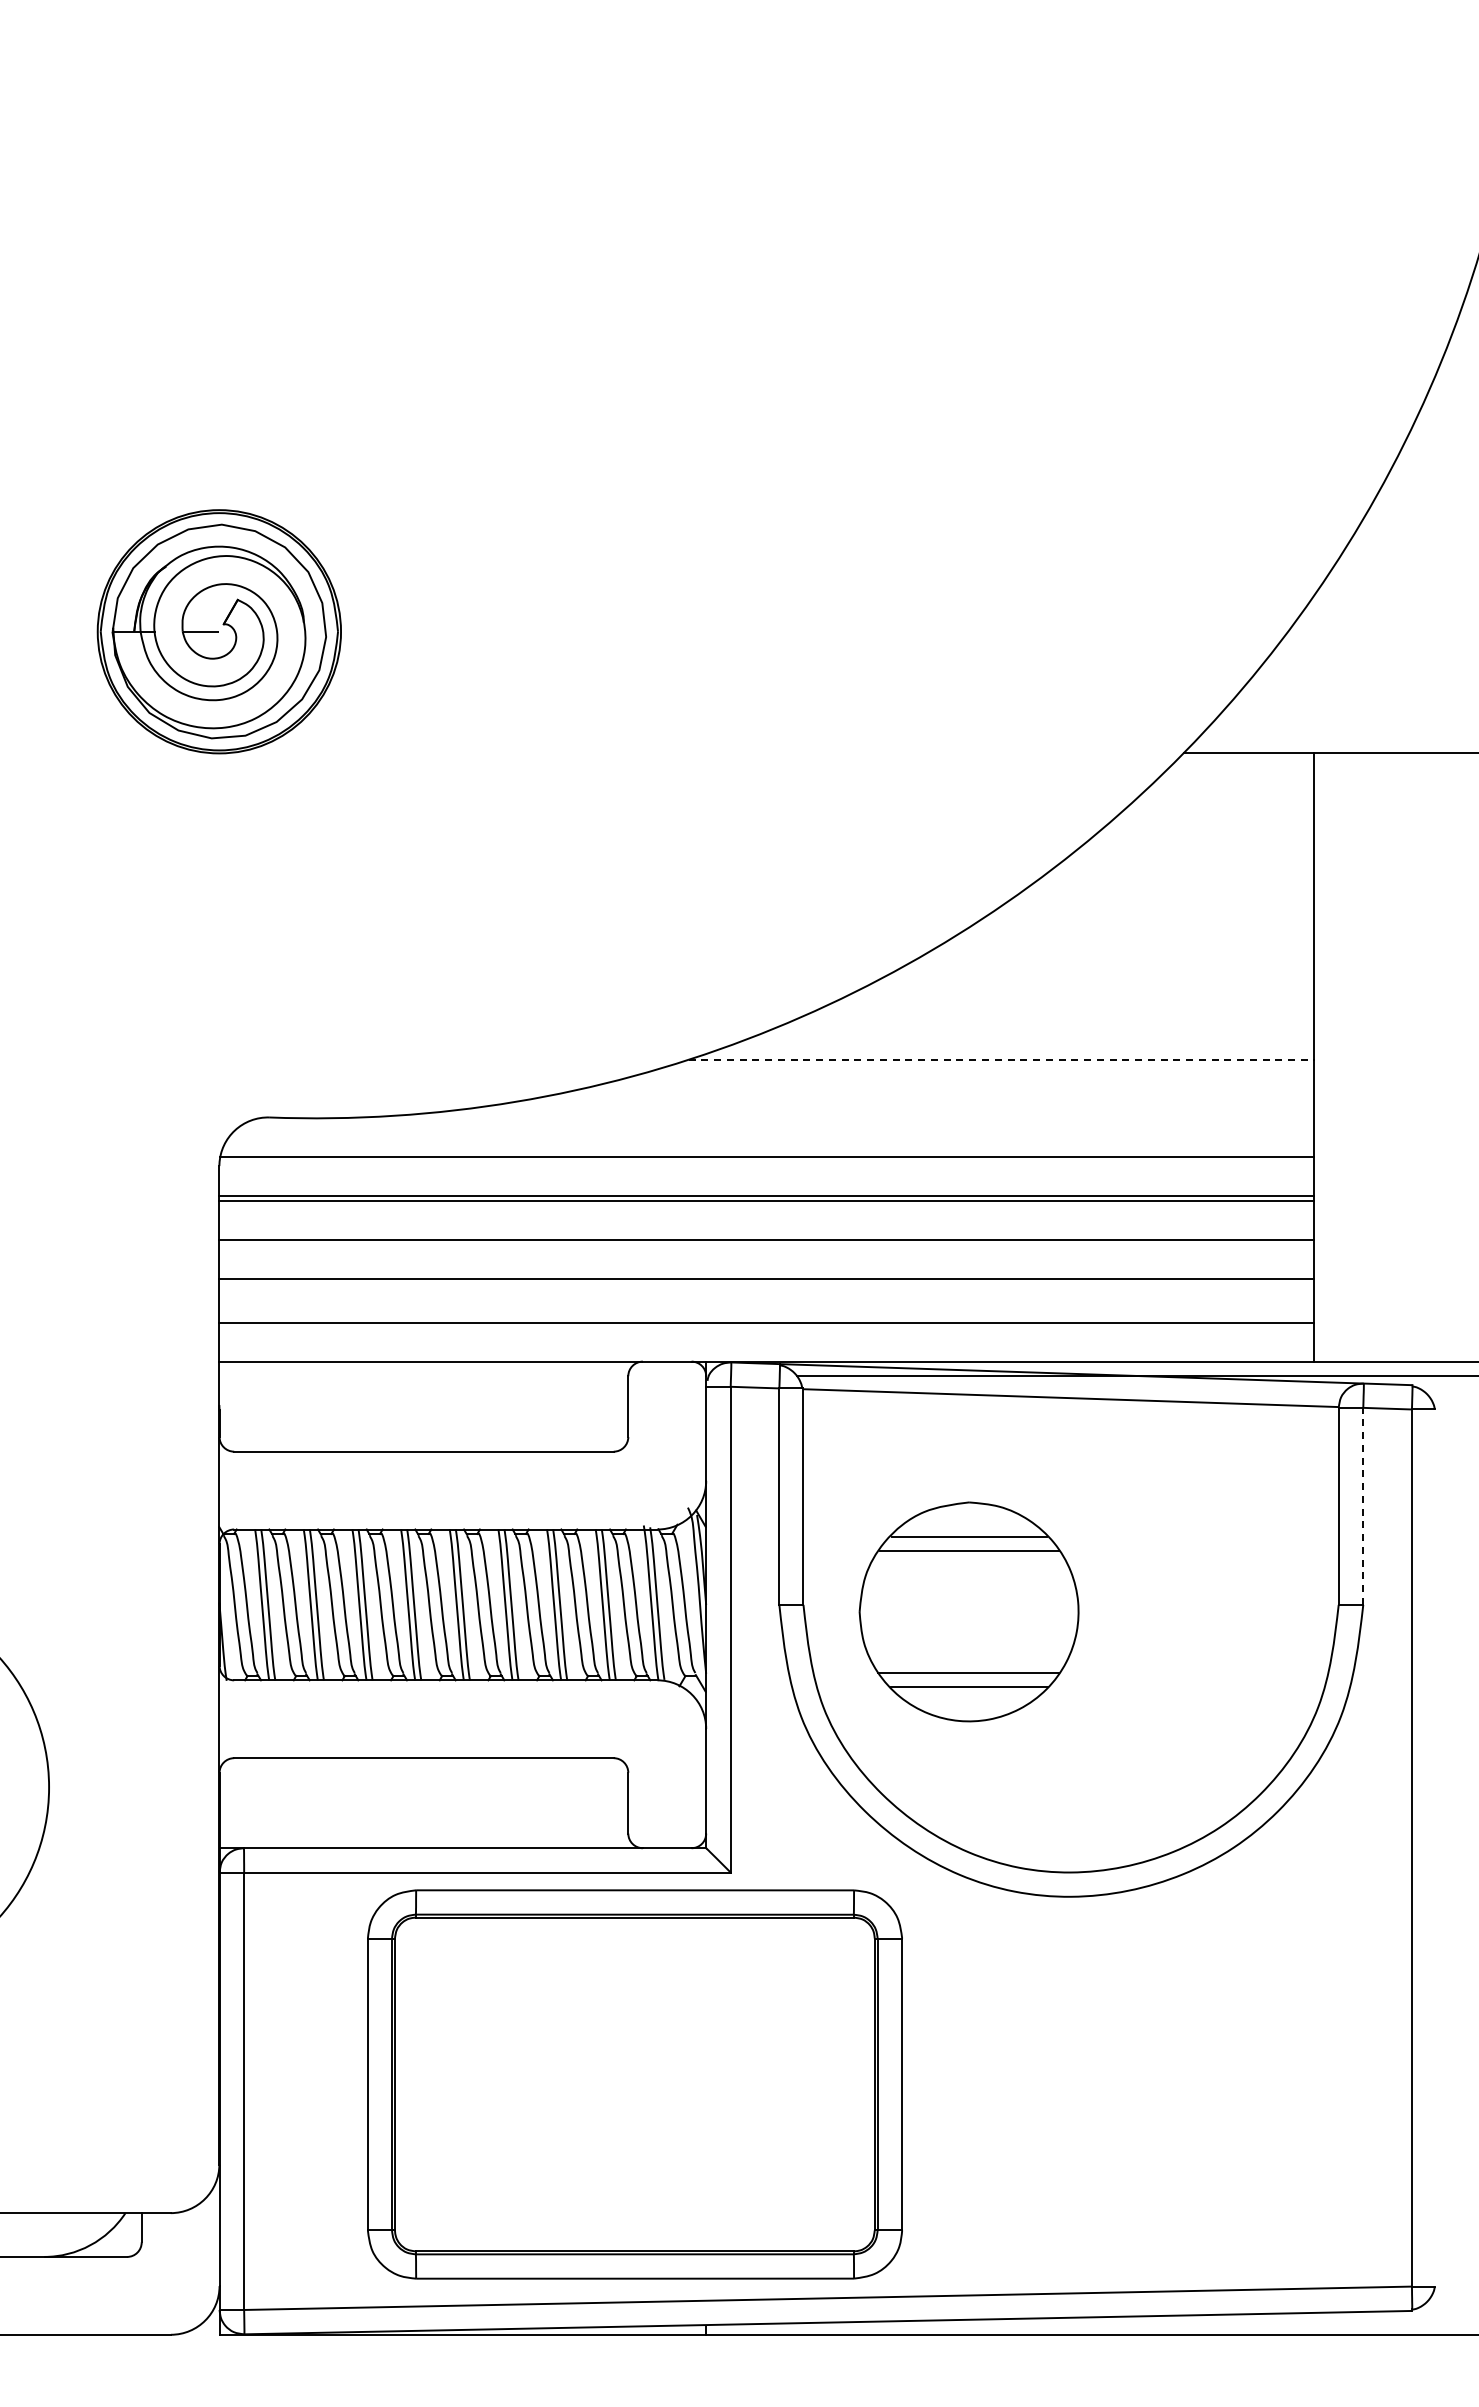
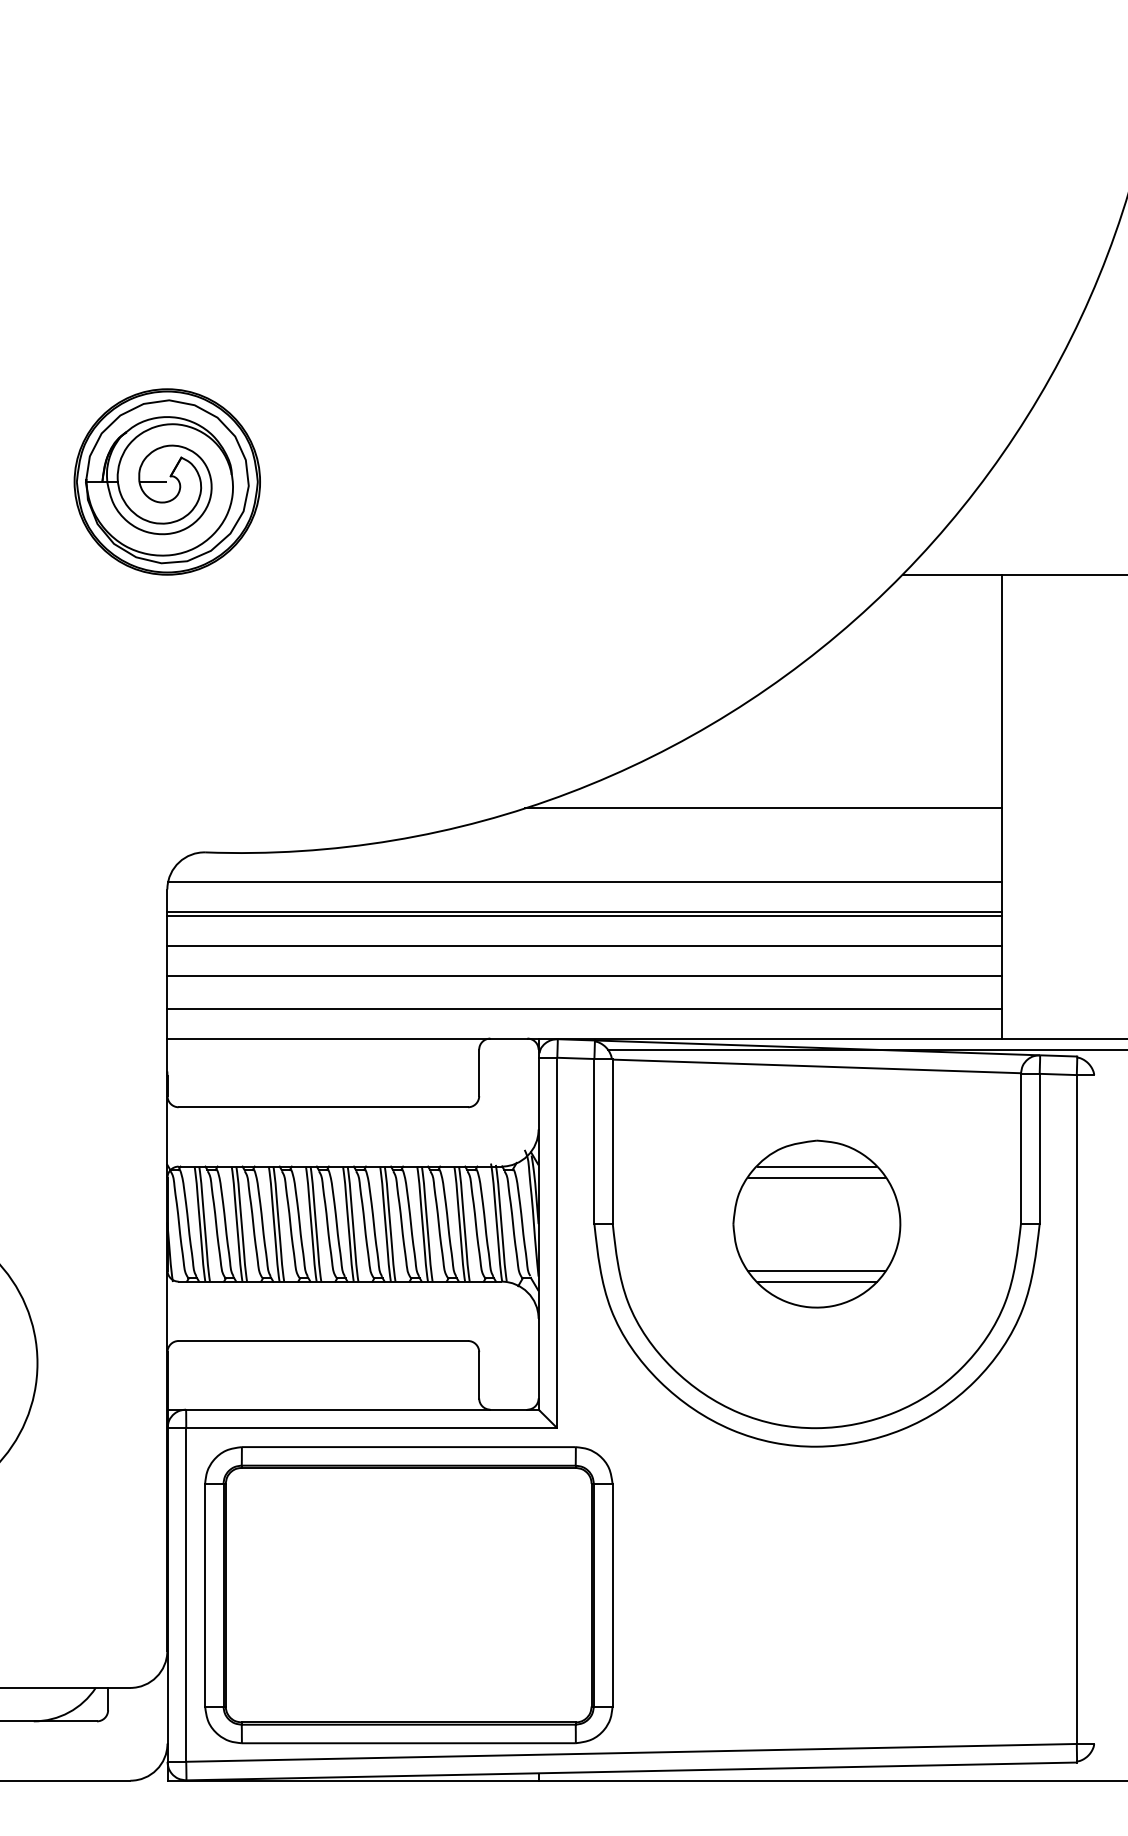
line: (1001, 1059) -> (763, 808), dashed -> solid
line: (1363, 1506) -> (1039, 1149), dashed -> solid
part: (968, 1611) -> (816, 1223), moved
part: (634, 2084) -> (408, 1595), moved

